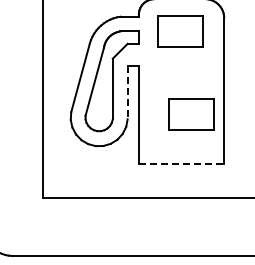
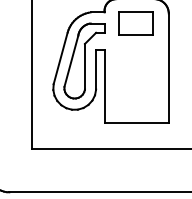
line: (127, 92) -> (96, 69), dashed -> solid
part: (191, 114) -> (144, 85), removed
line: (181, 164) -> (136, 123), dashed -> solid

